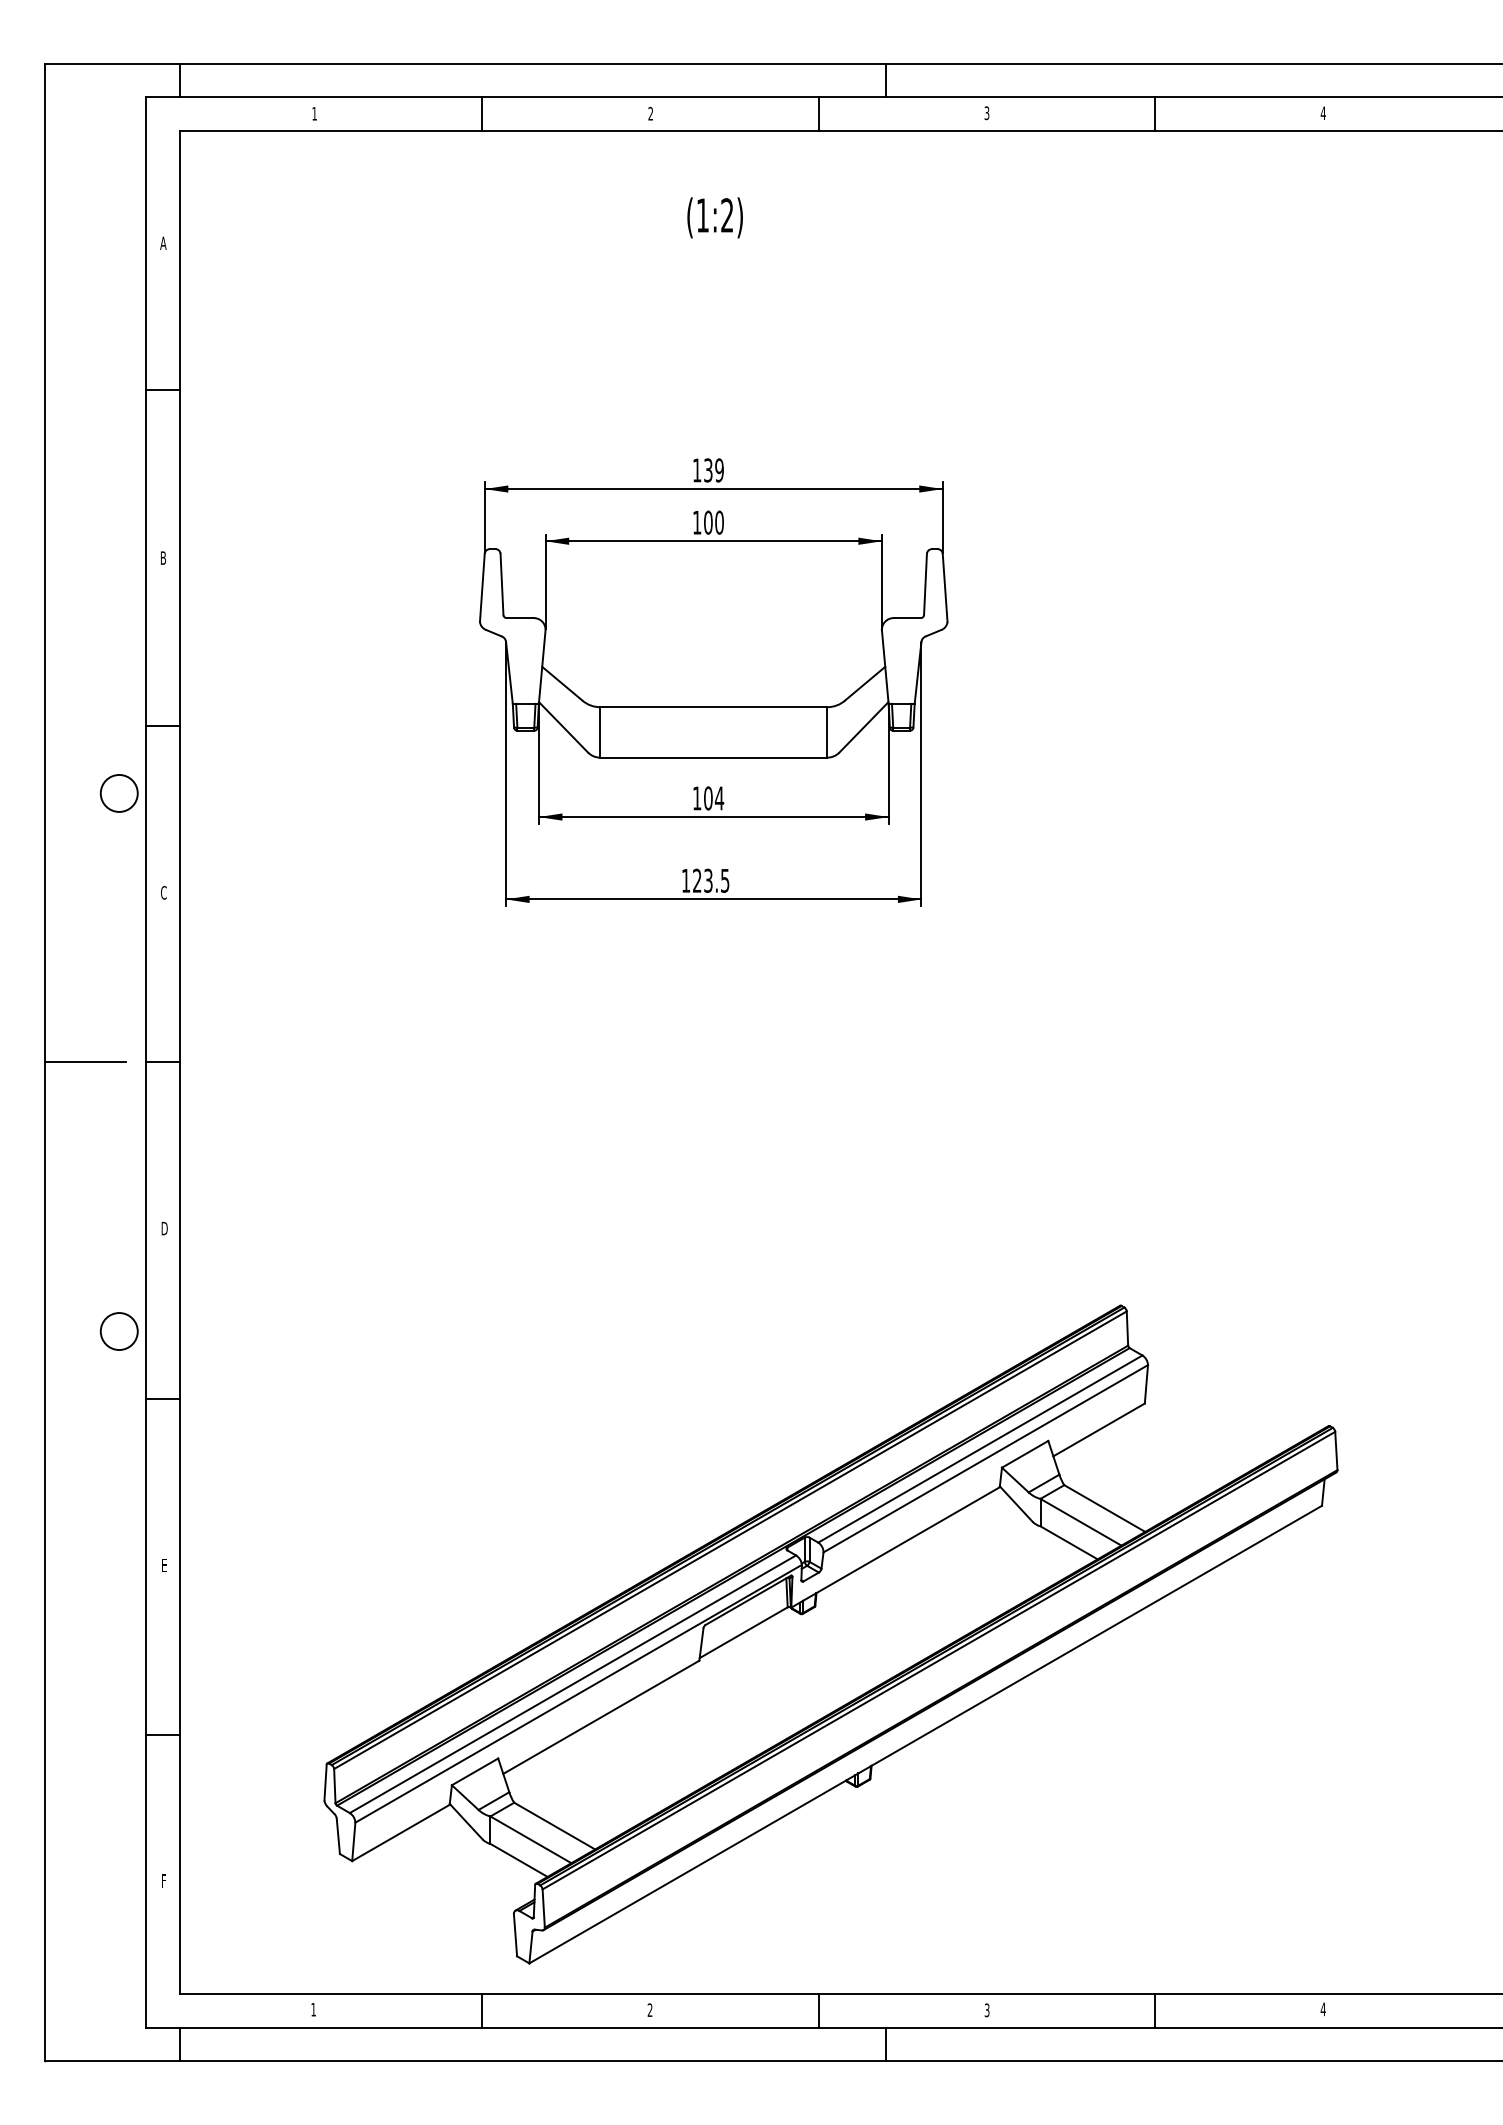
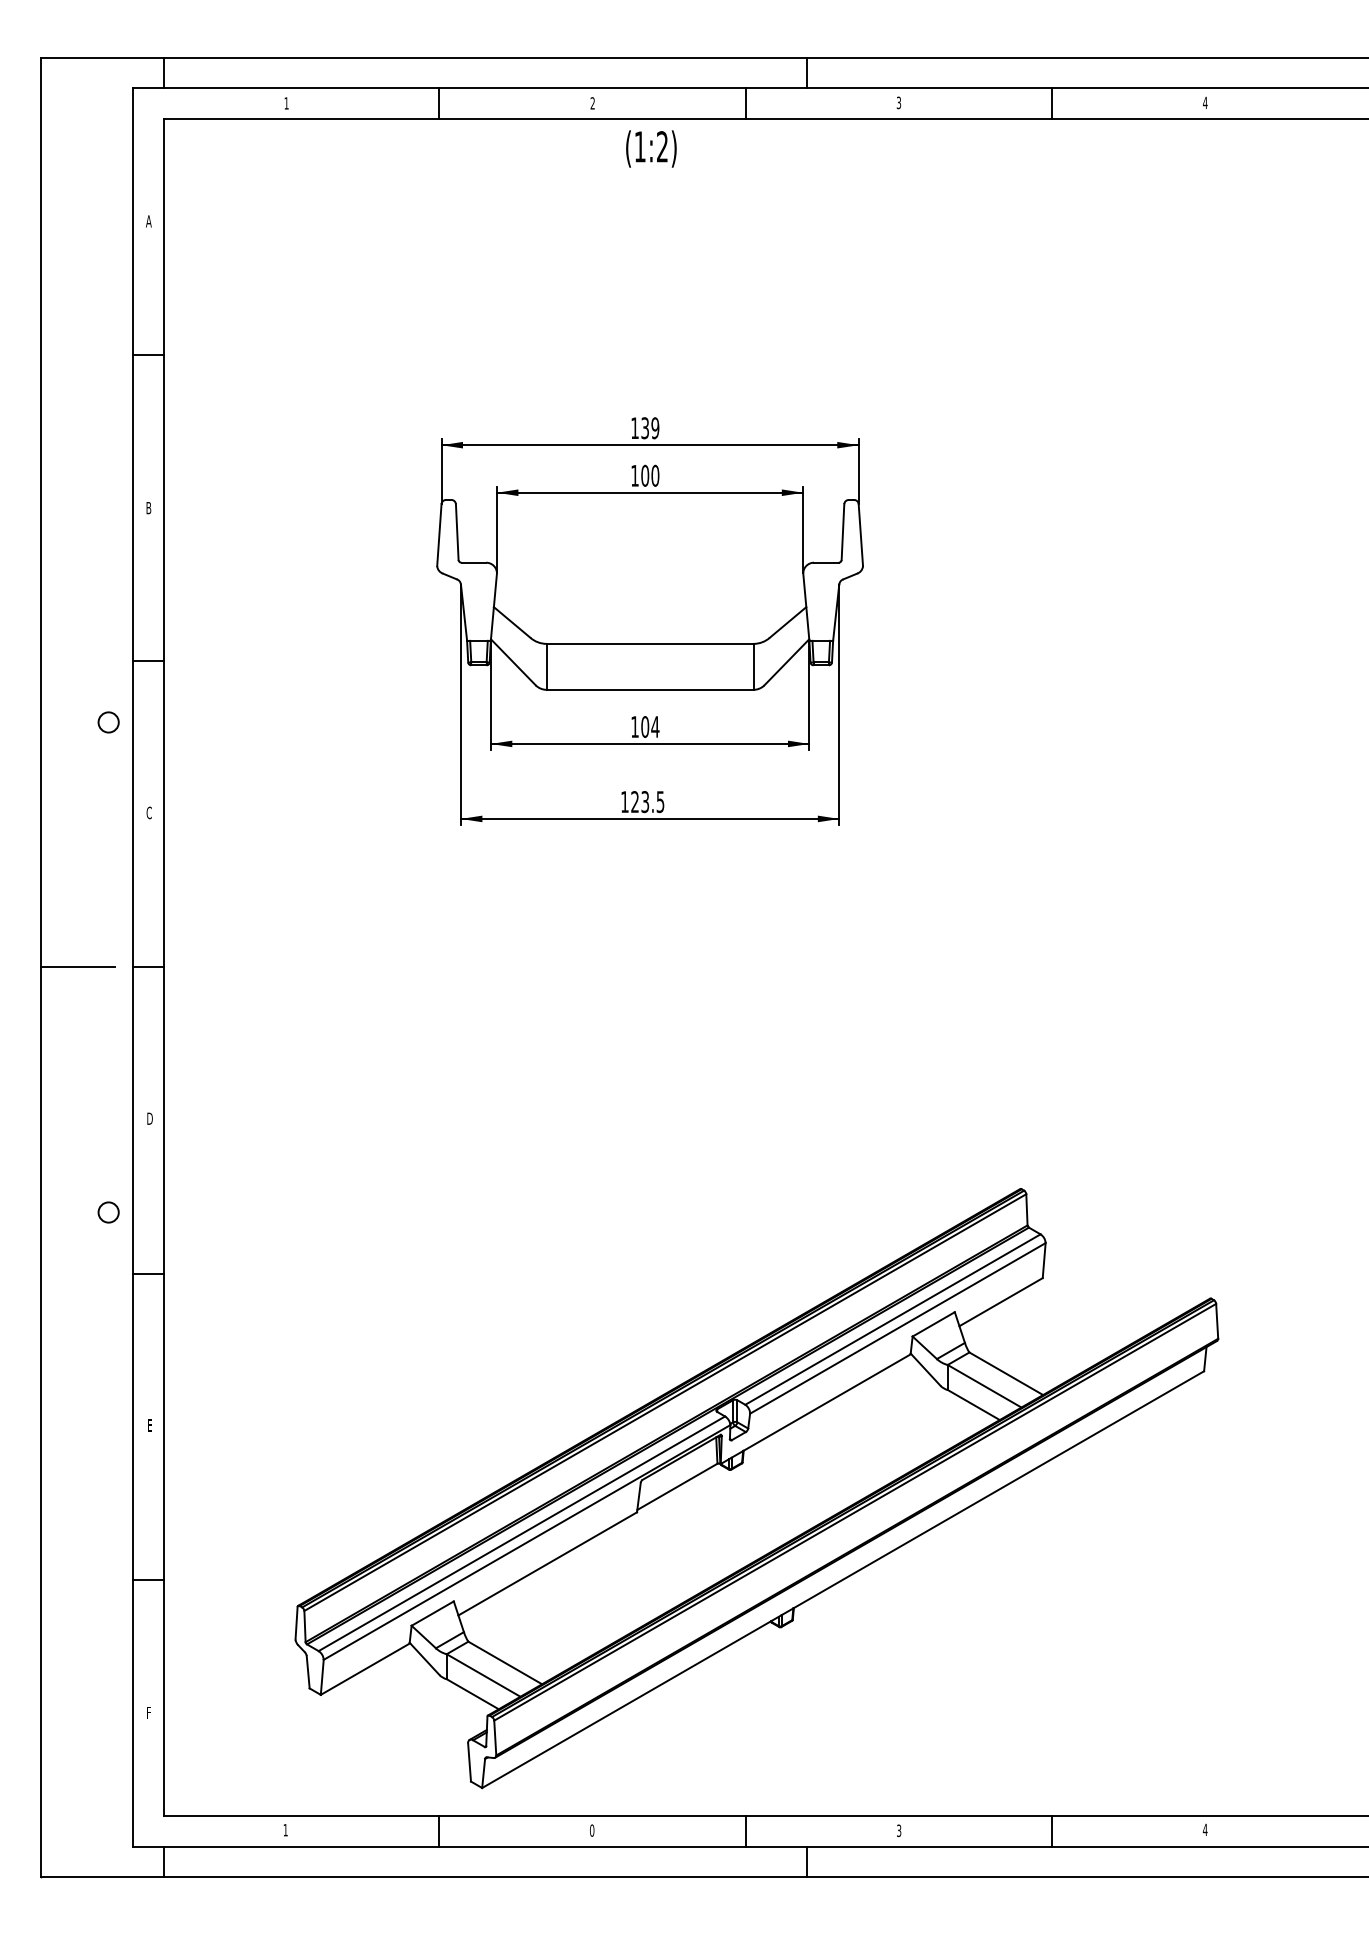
text: (714, 217) -> (650, 148), moved
circle: (118, 792) -> (107, 721), size x0.6
circle: (118, 1331) -> (107, 1212), size x0.6
text: (649, 2010) -> (591, 1830), 2 -> 0

